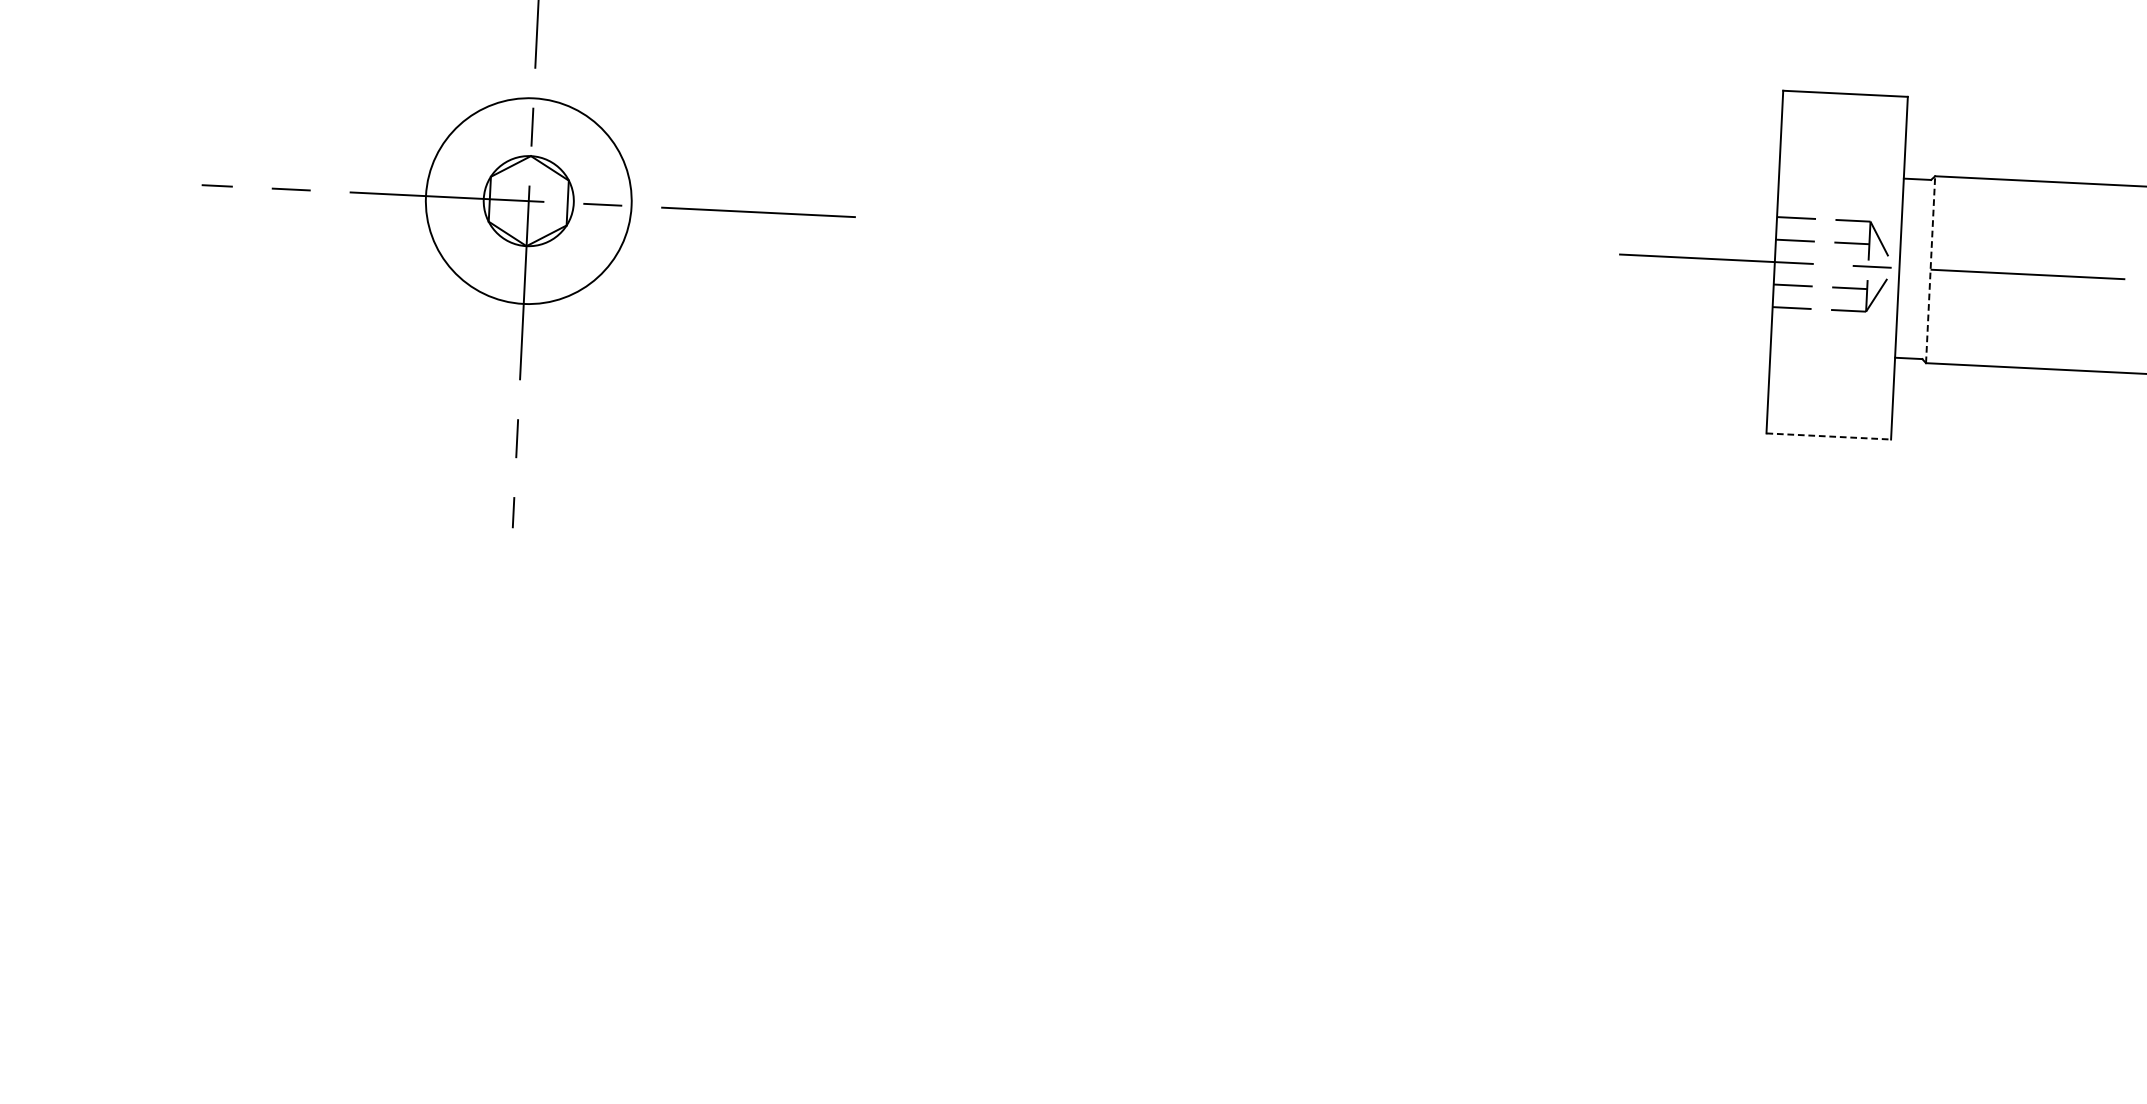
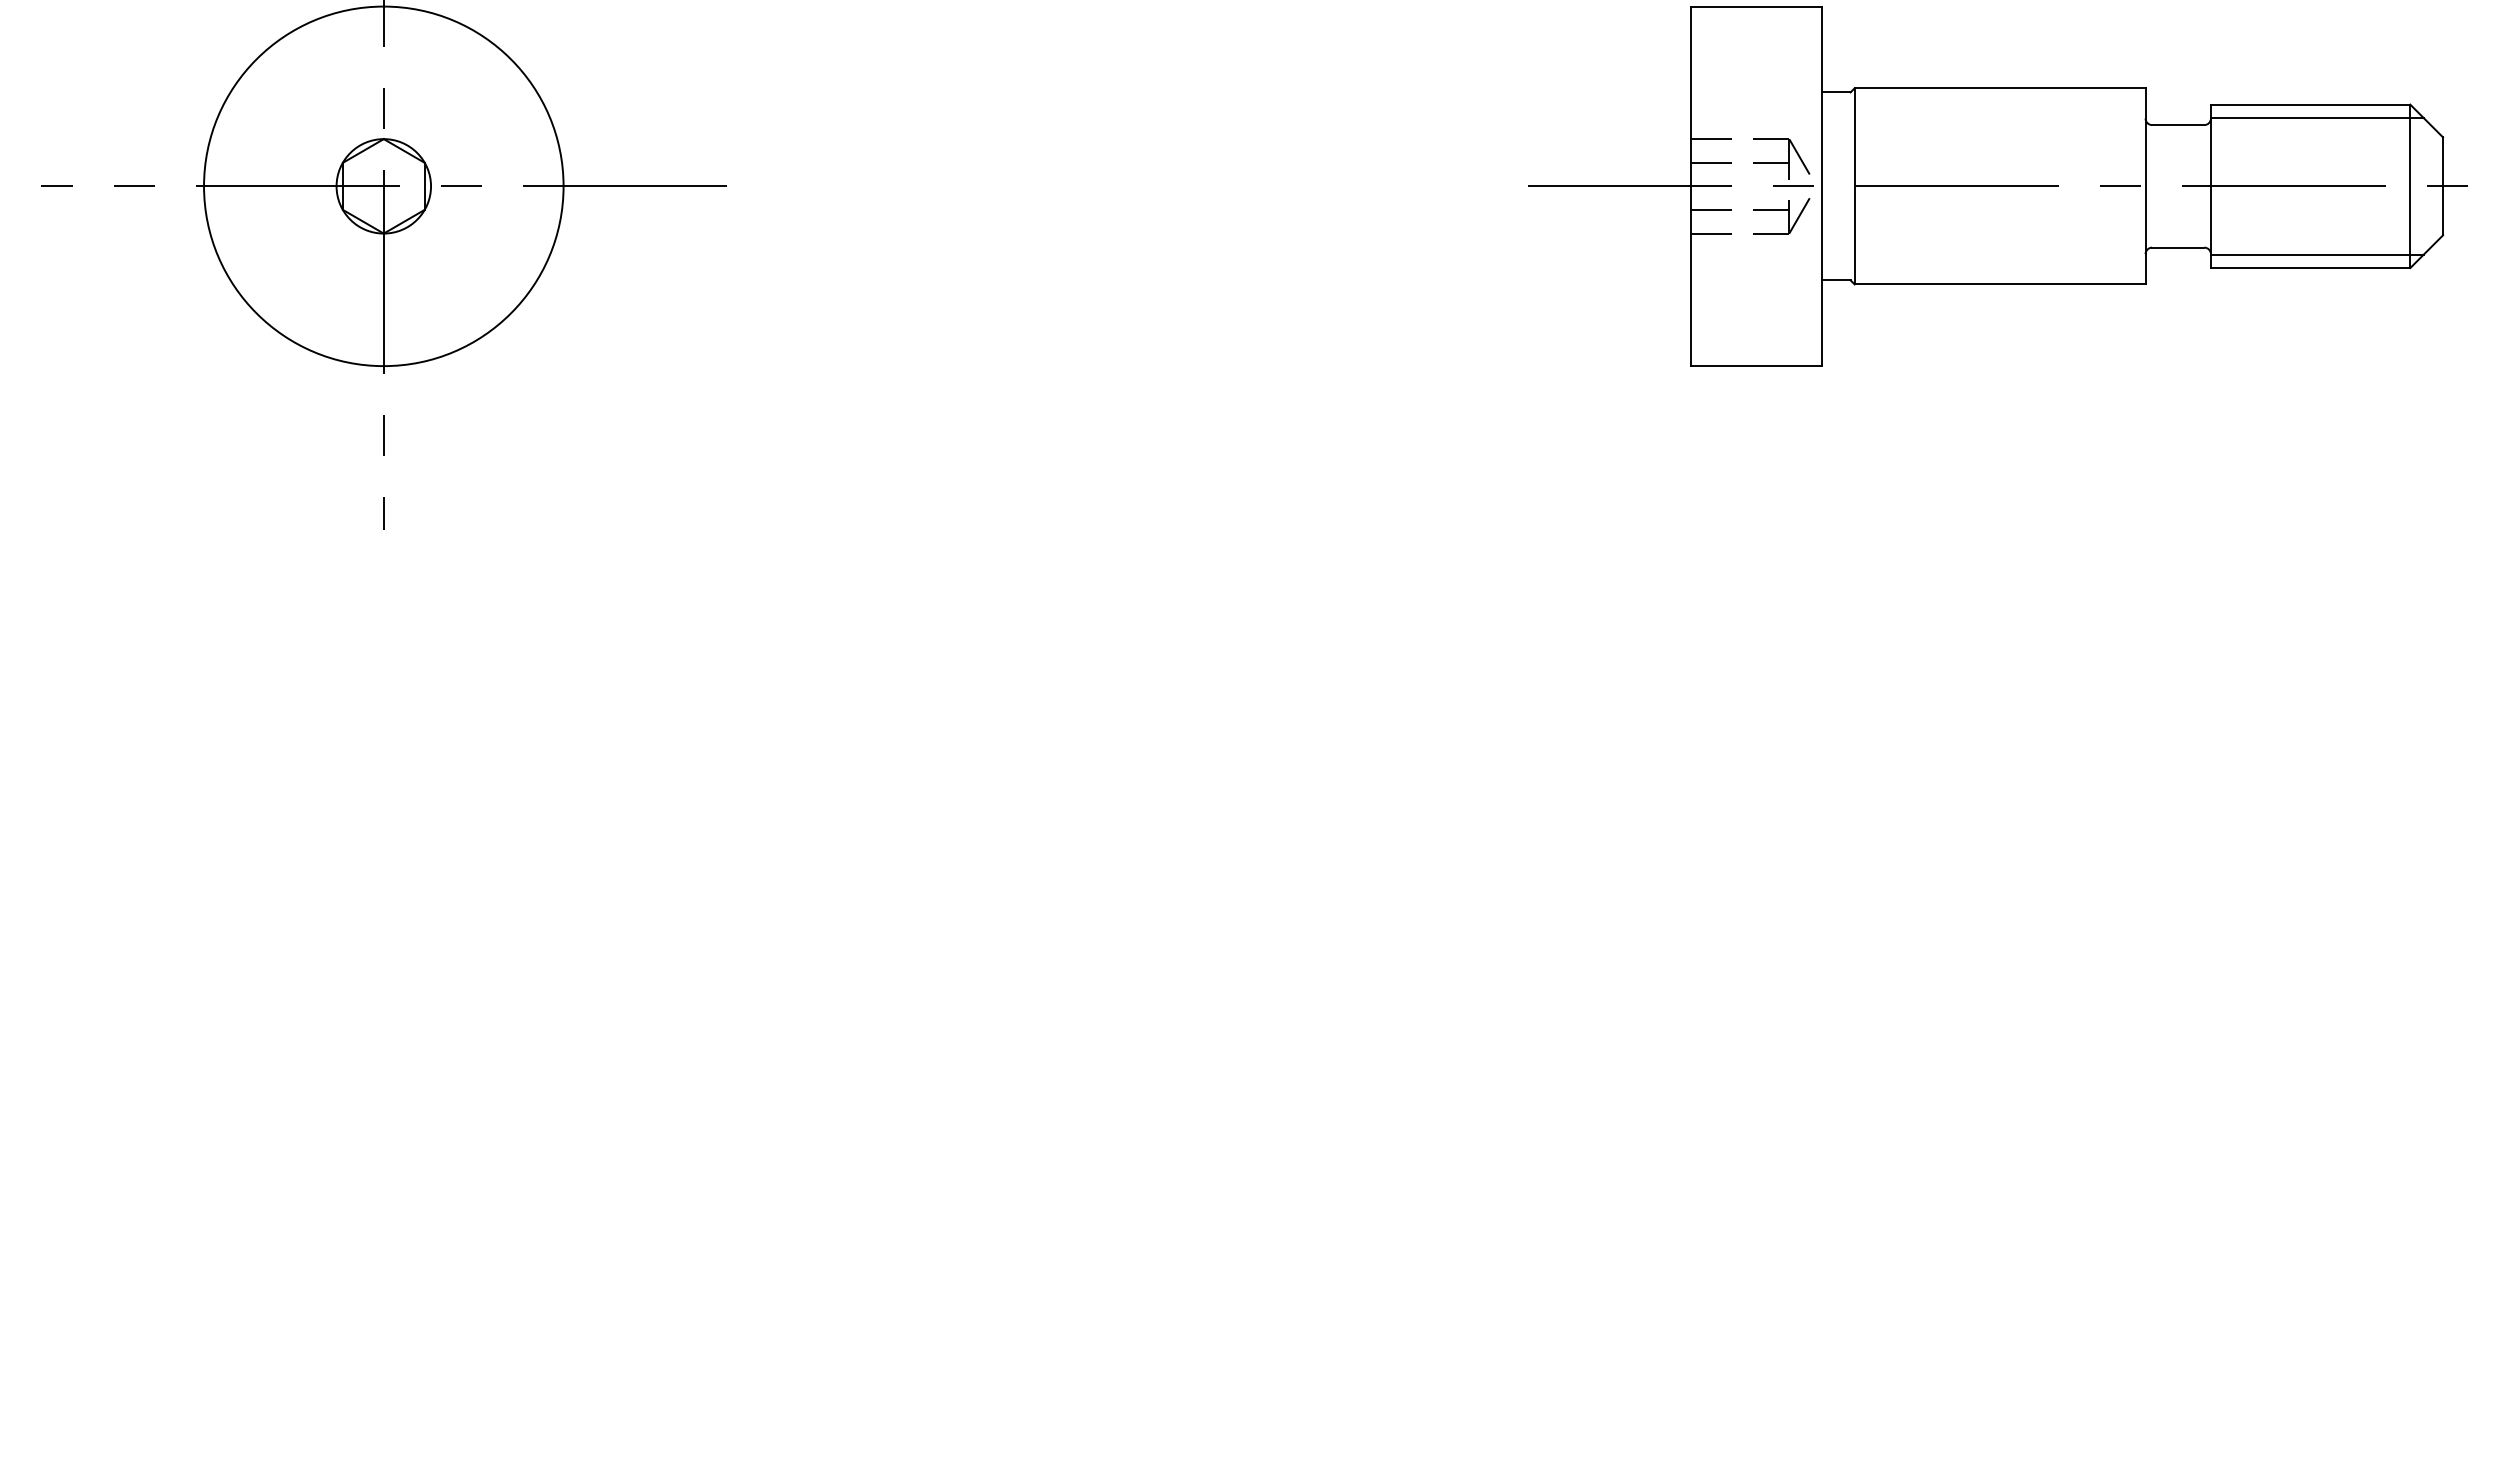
circle: (528, 201) -> (383, 186), size x1.67
line: (1930, 268) -> (1854, 185), dashed -> solid
line: (1829, 436) -> (1757, 366), dashed -> solid

